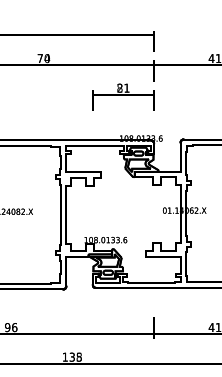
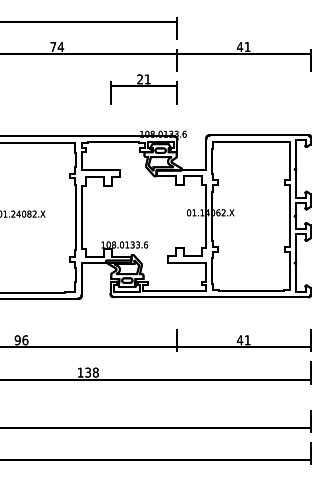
text: (46, 58) -> (60, 46), 70 -> 74
text: (120, 88) -> (140, 79), 81 -> 21
text: (78, 357) -> (95, 372), 135 -> 138

